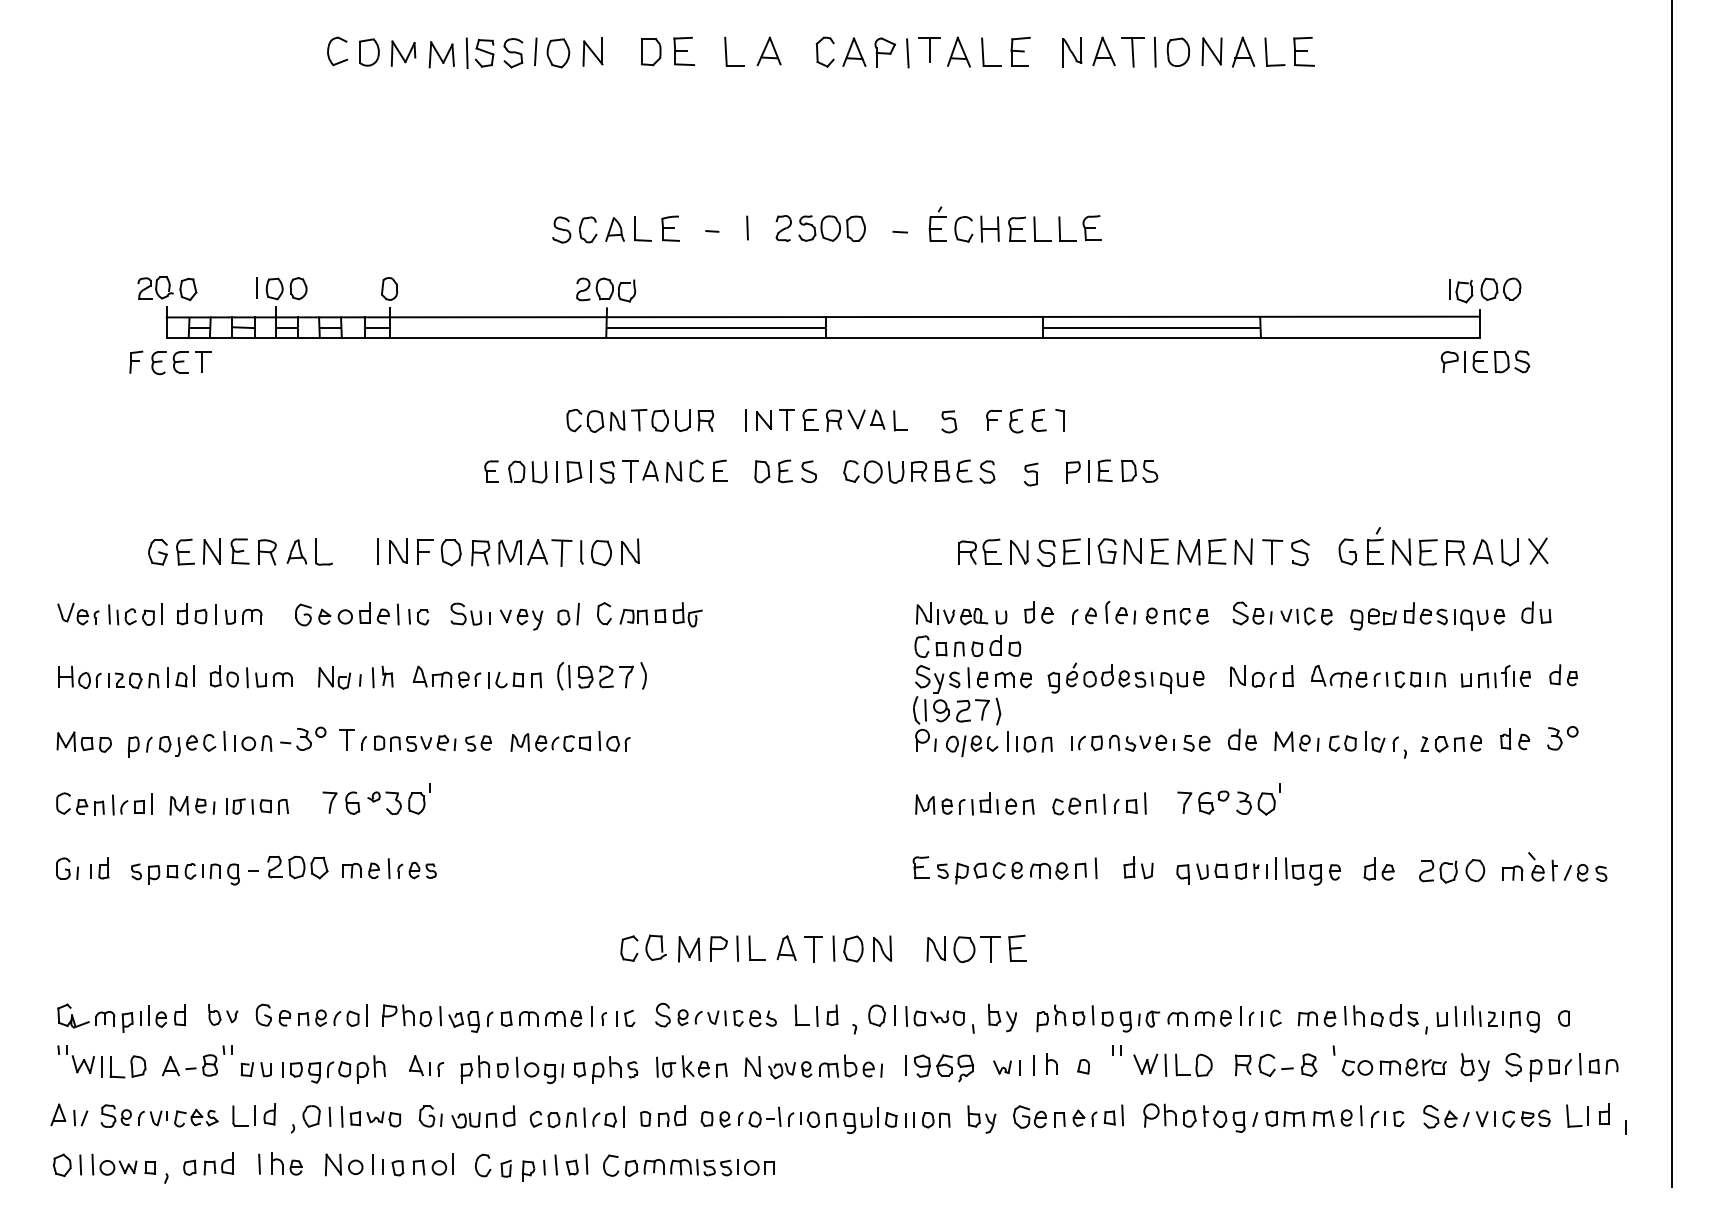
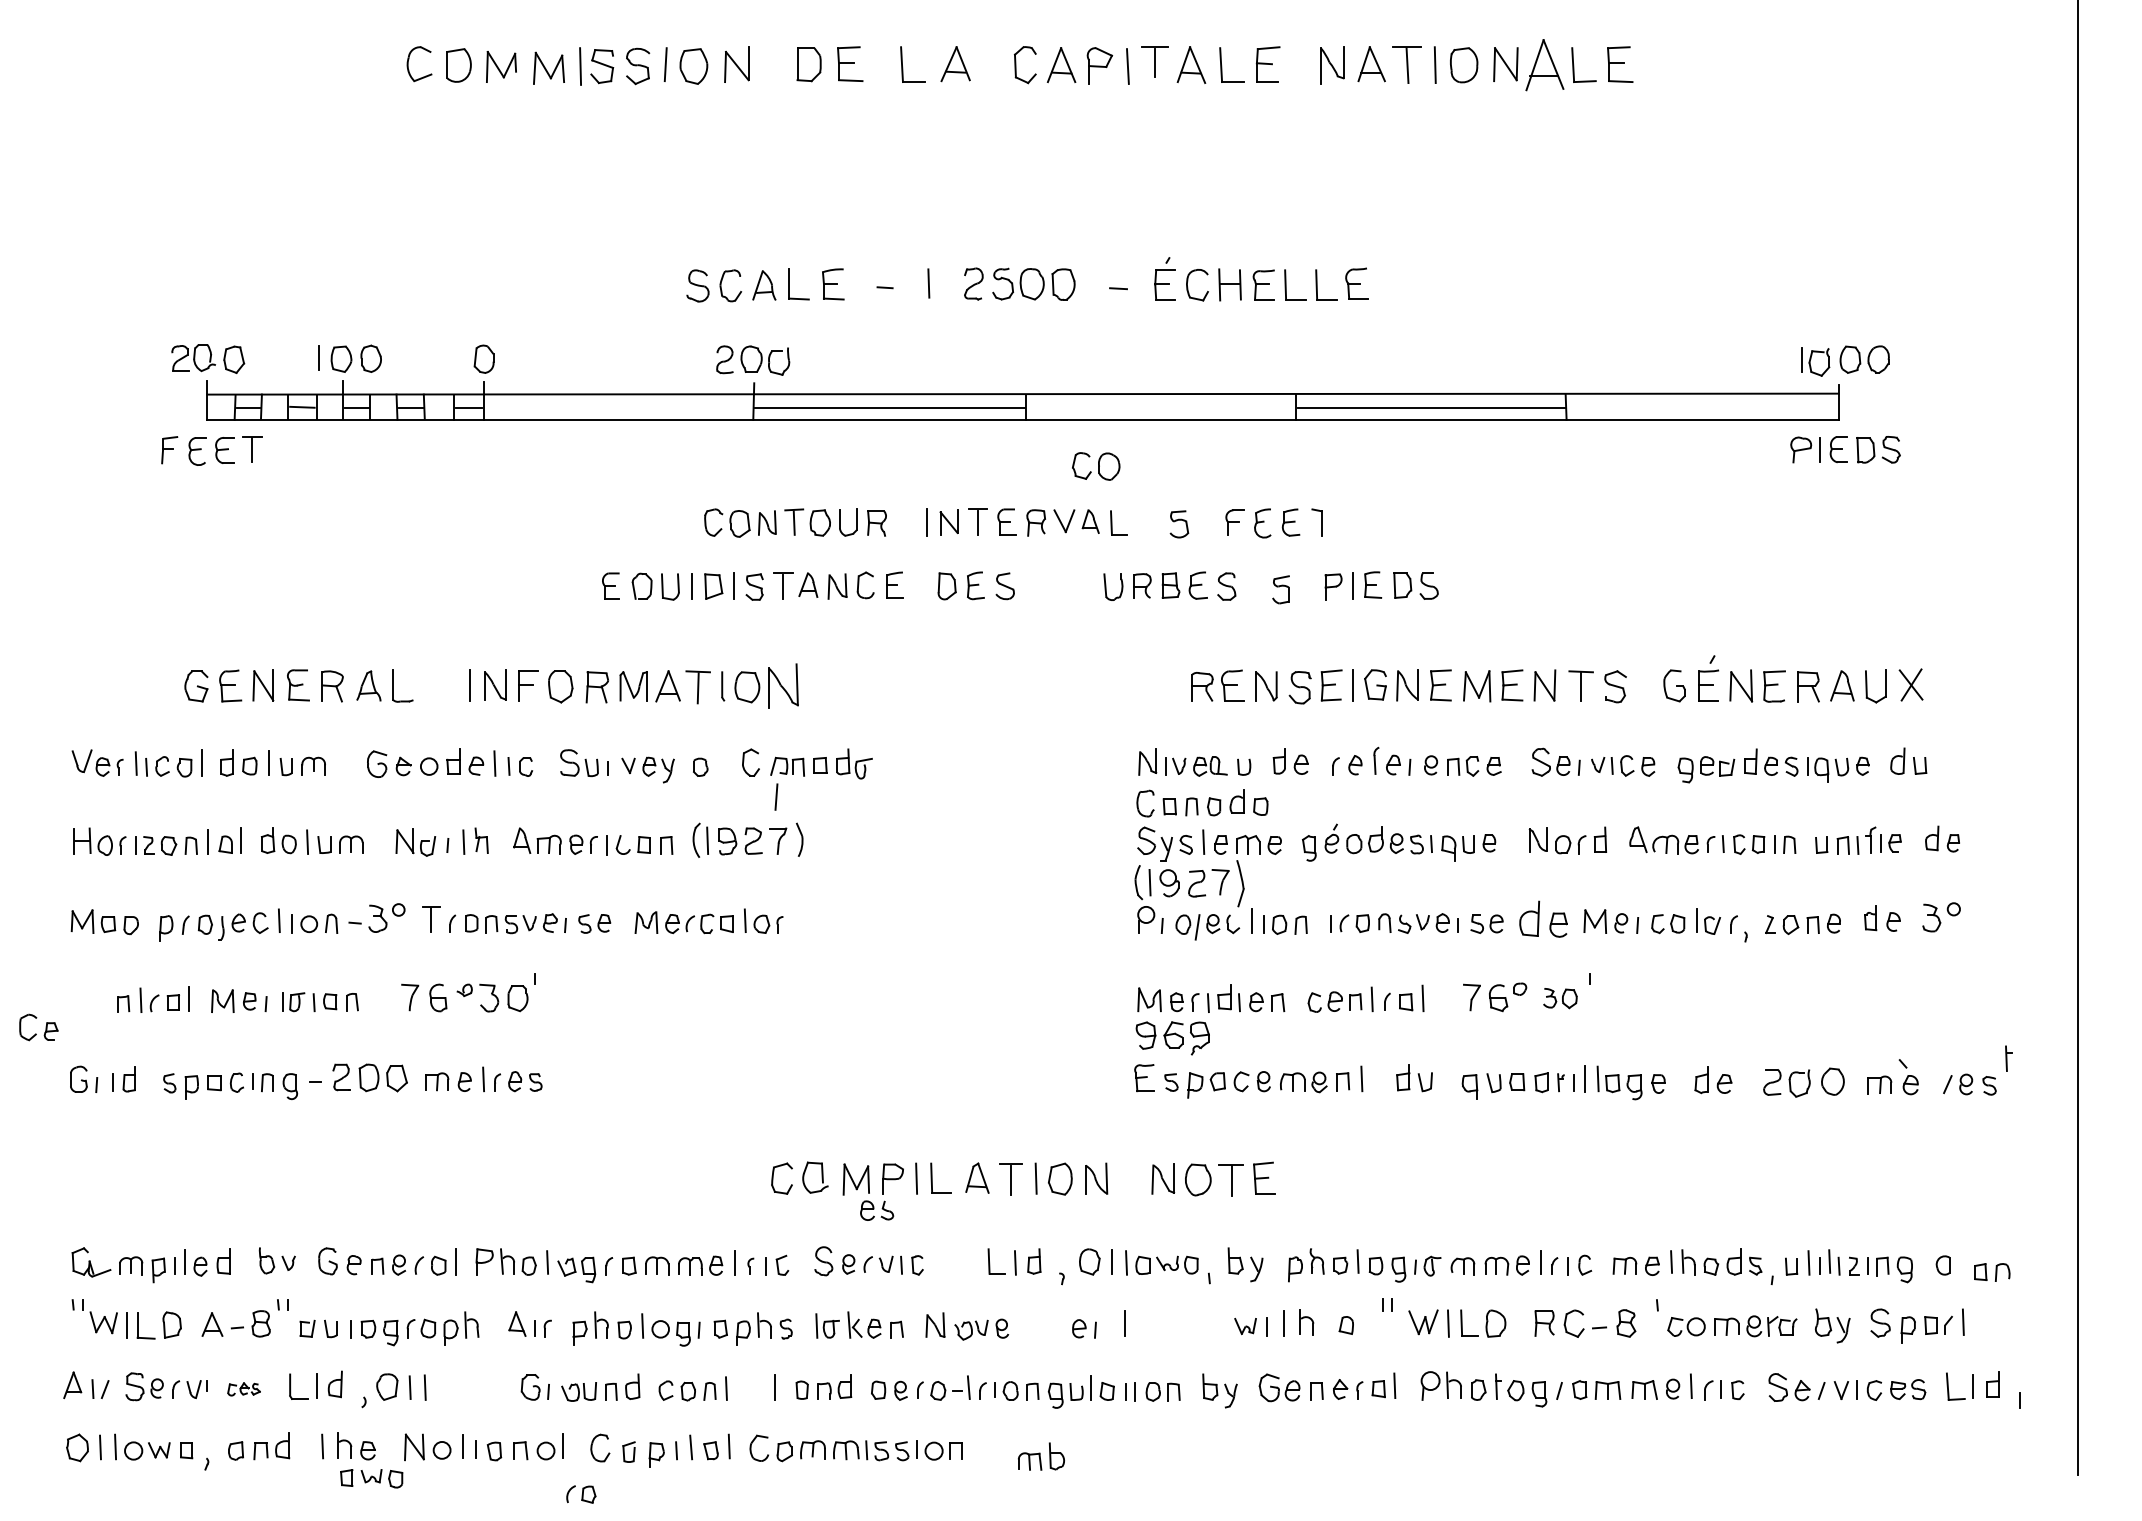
part: (1243, 51) -> (1544, 64), size x1.4
part: (863, 471) -> (1096, 466), moved
part: (630, 551) -> (783, 685), size x1.4
line: (578, 613) -> (776, 796), moved
part: (998, 711) -> (1240, 884), size x1.4
part: (1241, 739) -> (1542, 918), size x1.4
part: (1256, 803) -> (1560, 998), size x0.7
part: (70, 808) -> (36, 1033), moved
part: (1554, 870) -> (2008, 1058), moved
part: (763, 1018) -> (877, 1210), moved
part: (837, 1066) -> (1040, 1456), moved
part: (1603, 1066) -> (1992, 1272), moved
part: (943, 1068) -> (1172, 1038), moved
part: (195, 1118) -> (243, 1389), size x0.6
part: (375, 1119) -> (371, 1478), moved
part: (604, 1119) -> (581, 1494), moved

